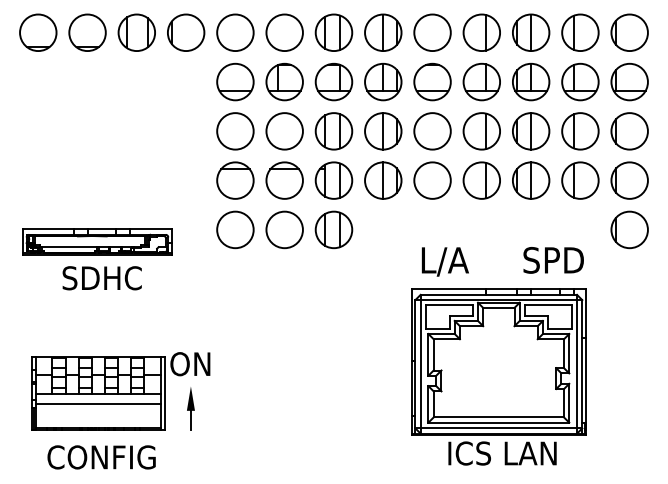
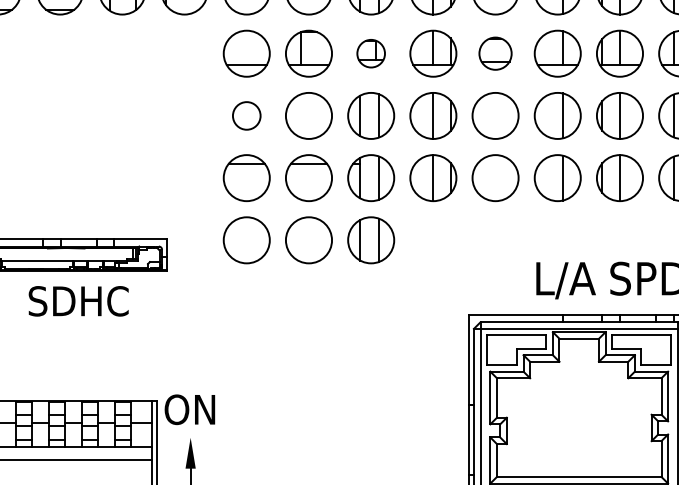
part: (333, 81) -> (370, 53), size x0.6
part: (432, 81) -> (495, 53), size x0.7
circle: (235, 131) -> (246, 116), size x0.6
text: (444, 261) -> (564, 280), moved

